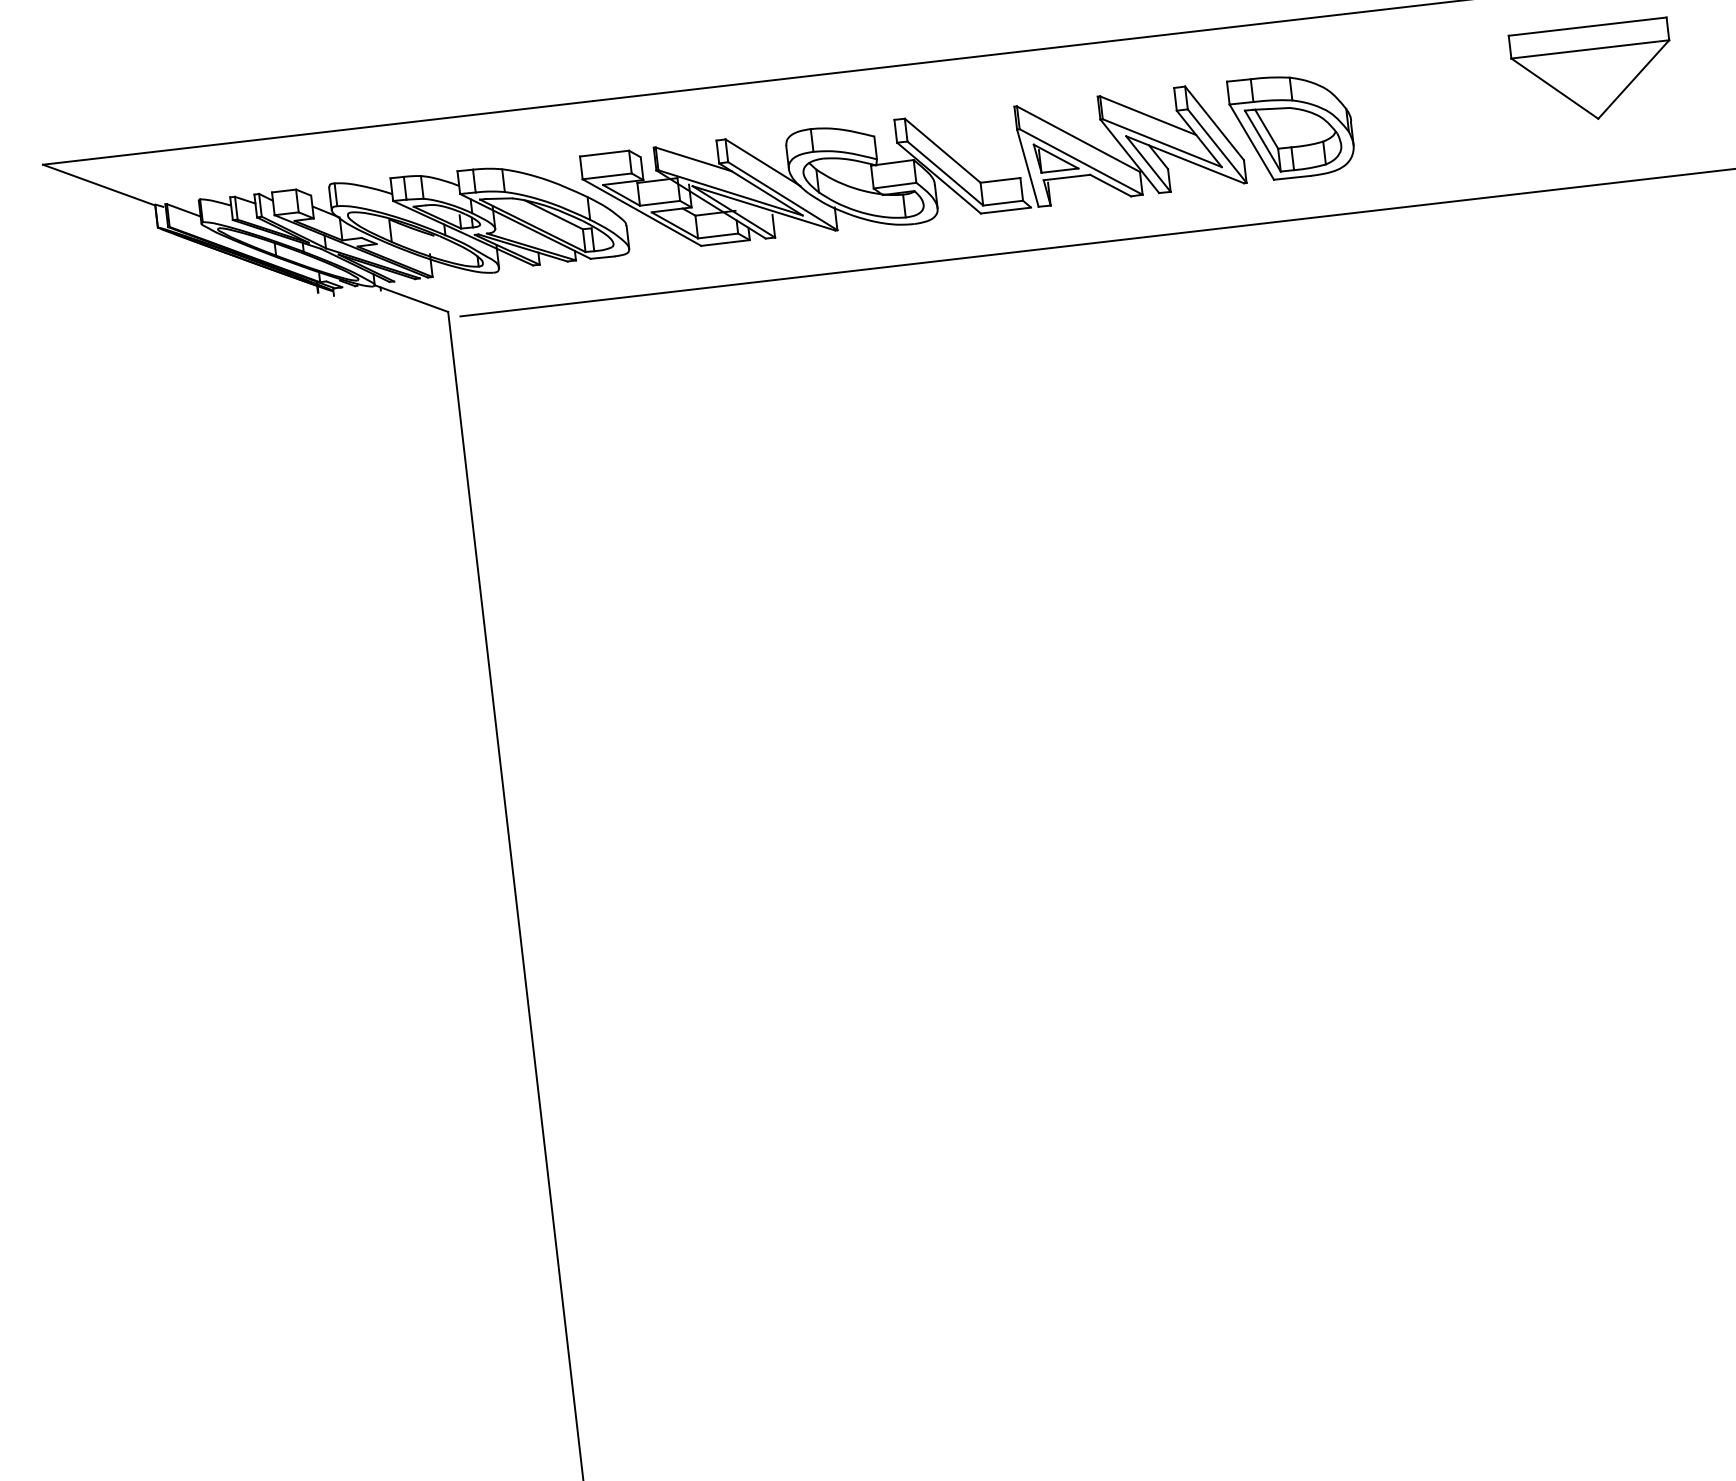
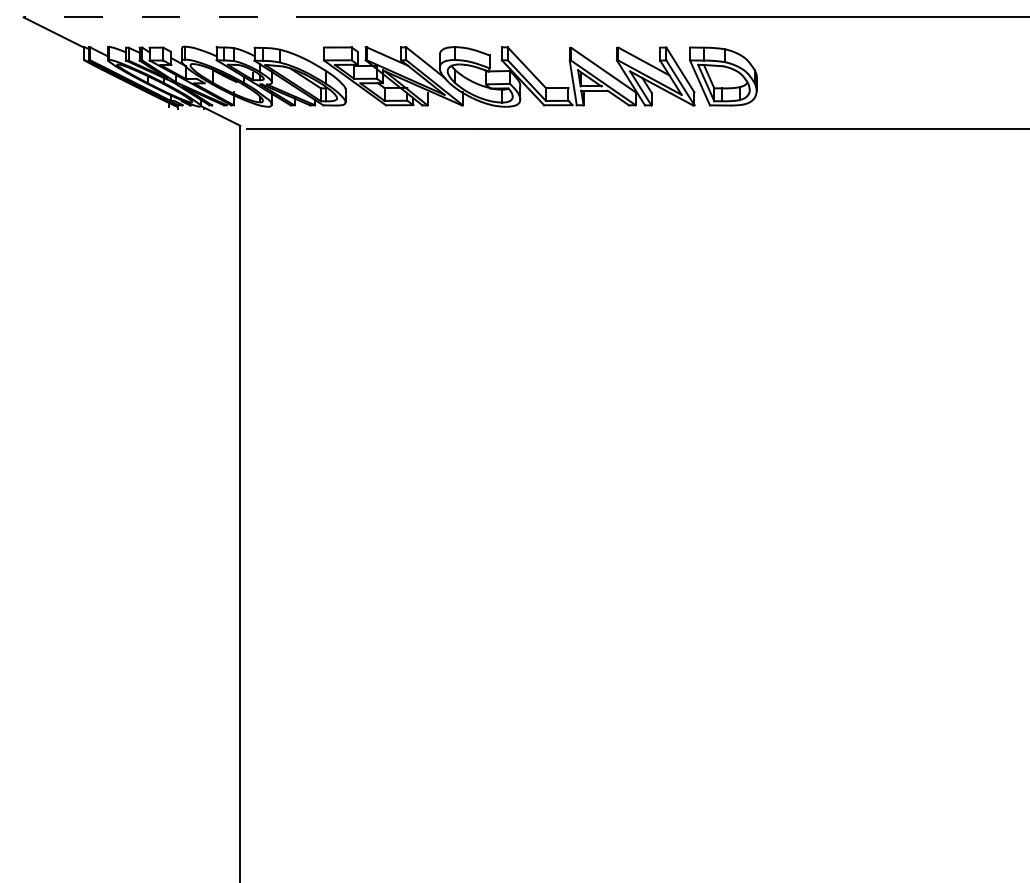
part: (1592, 73) -> (894, 66), removed
line: (318, 132) -> (179, 17), solid -> dashed

